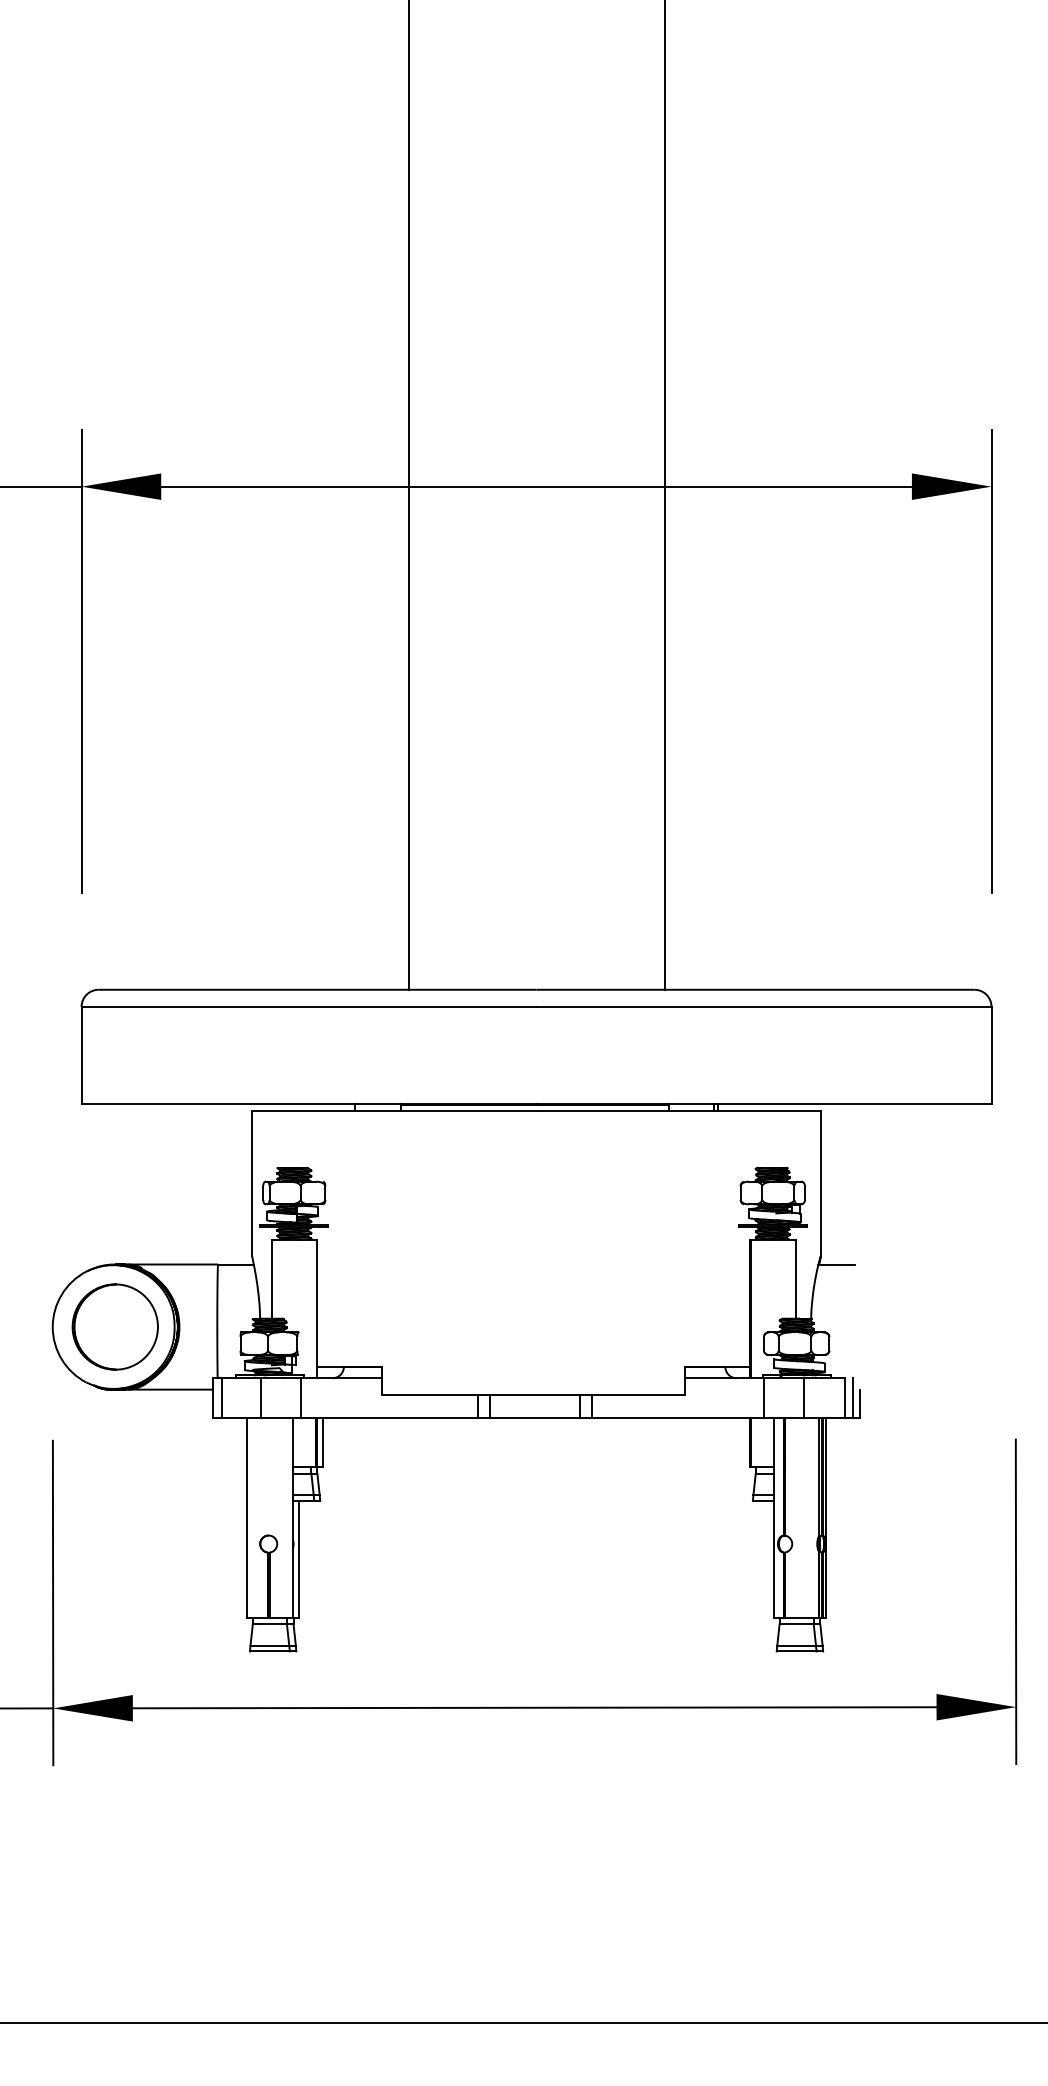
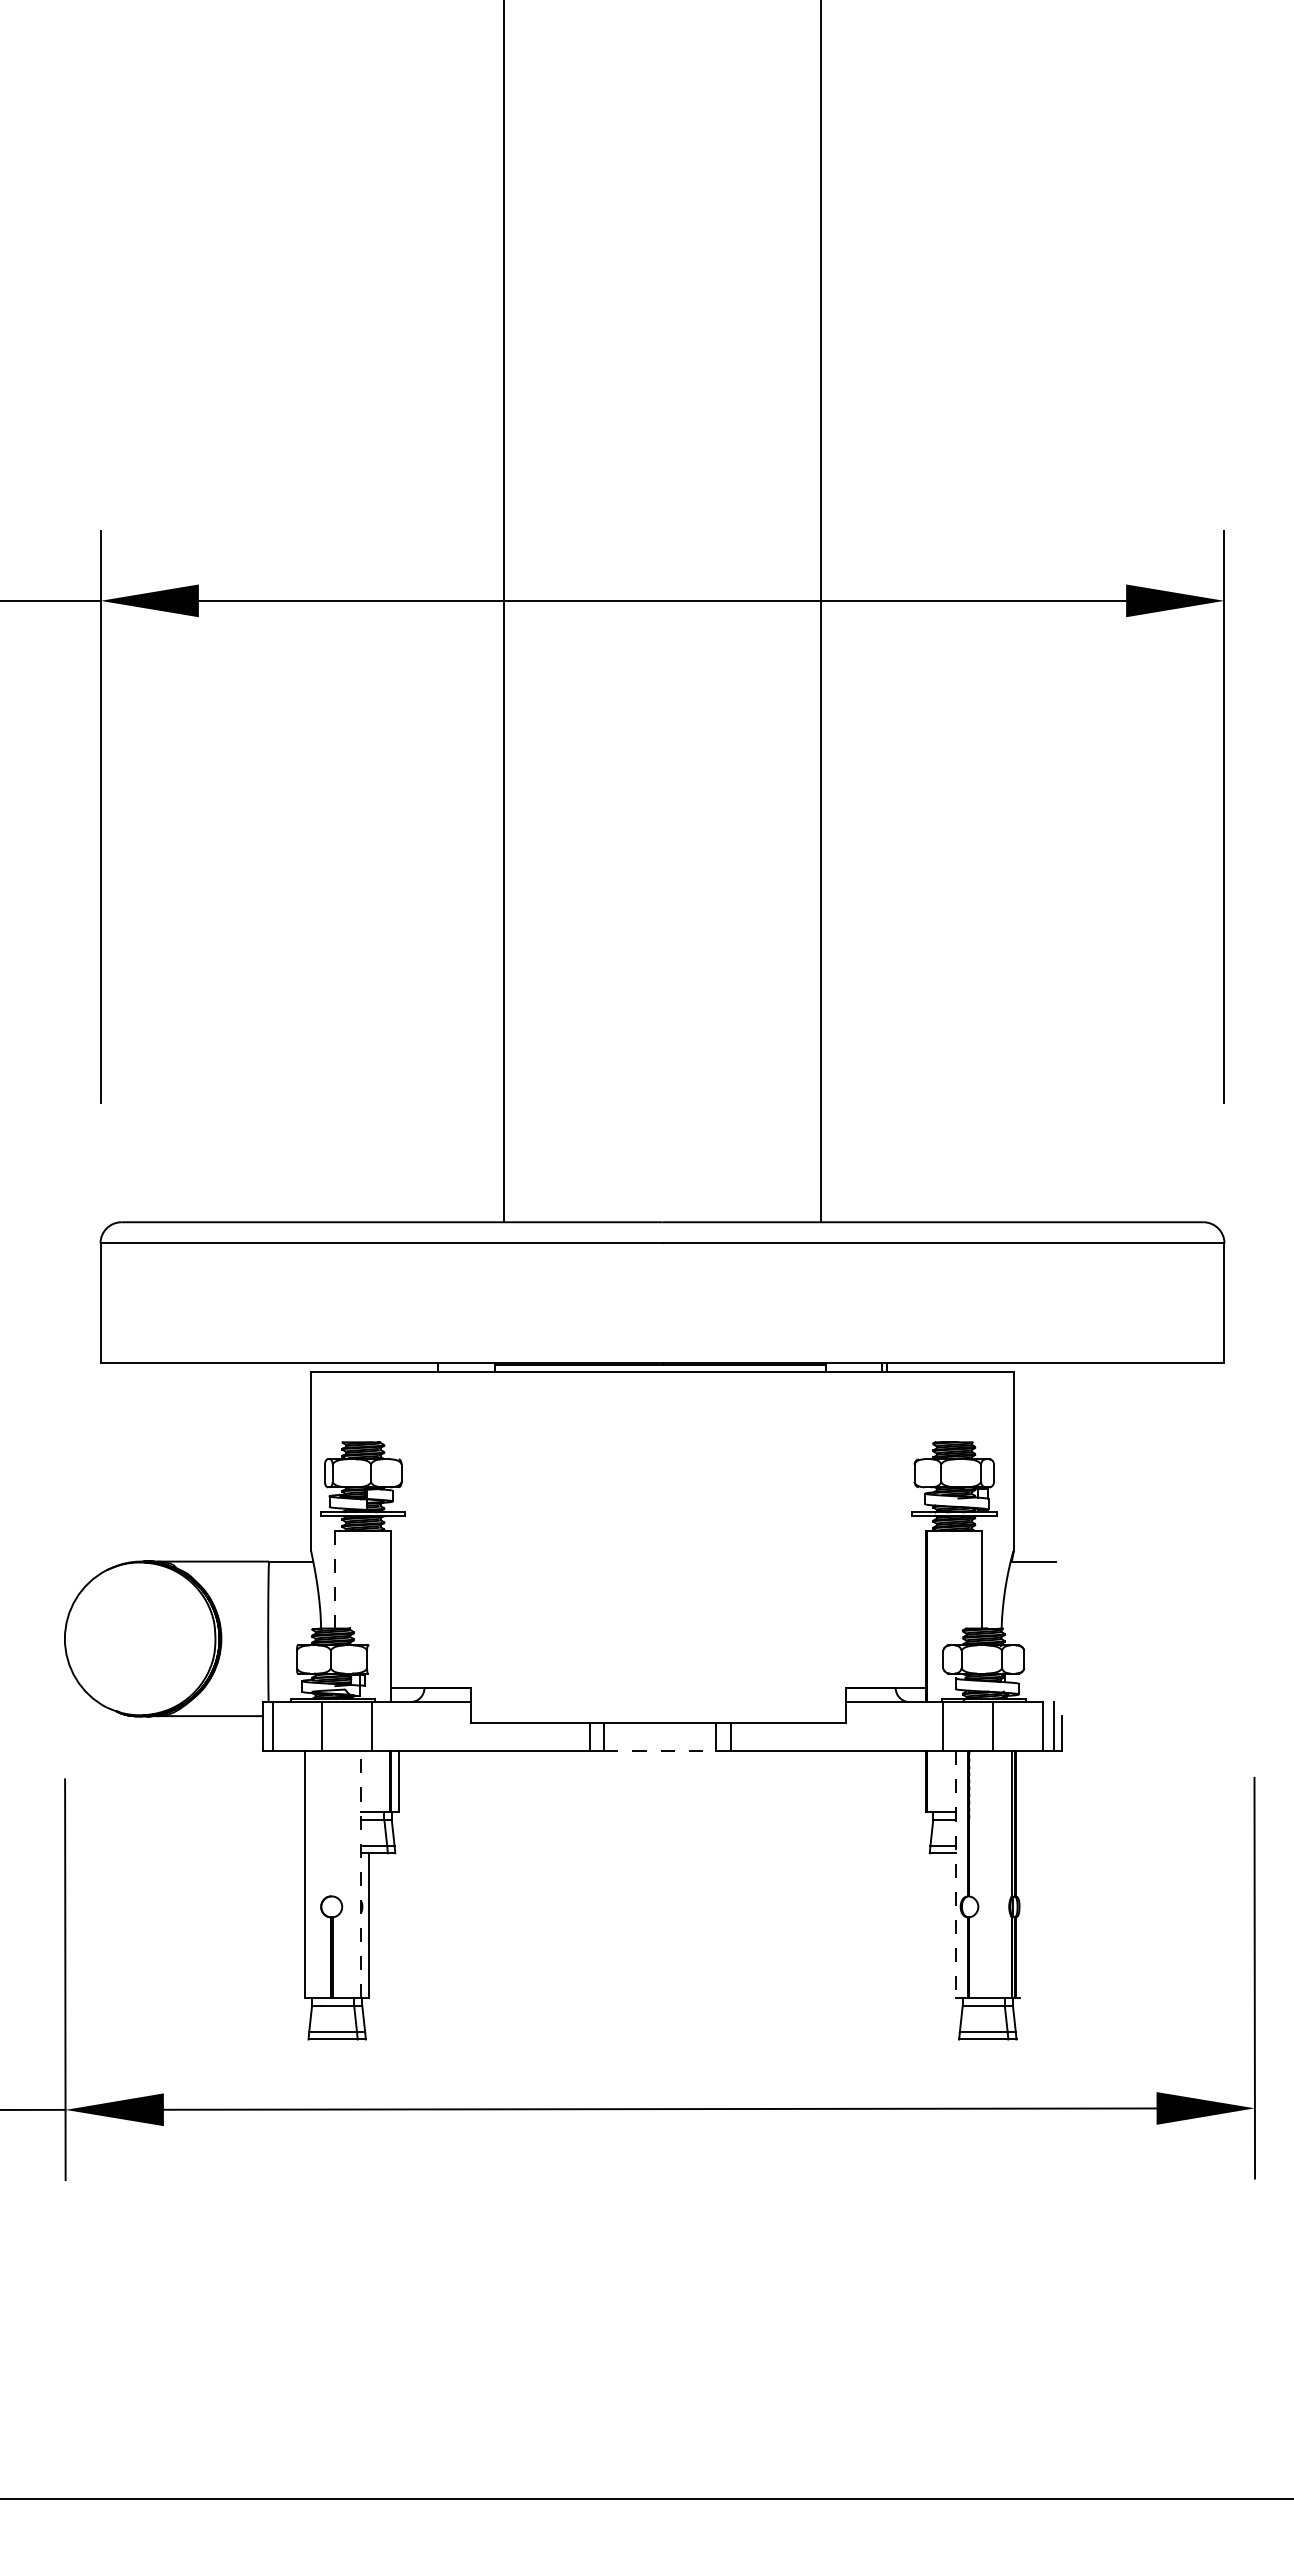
line: (271, 1278) -> (335, 1579), solid -> dashed
part: (114, 1326) -> (141, 1638), removed
line: (534, 1418) -> (660, 1751), solid -> dashed
line: (292, 1517) -> (361, 1874), solid -> dashed
line: (826, 1517) -> (1020, 1874), removed
line: (773, 1518) -> (955, 1875), solid -> dashed

